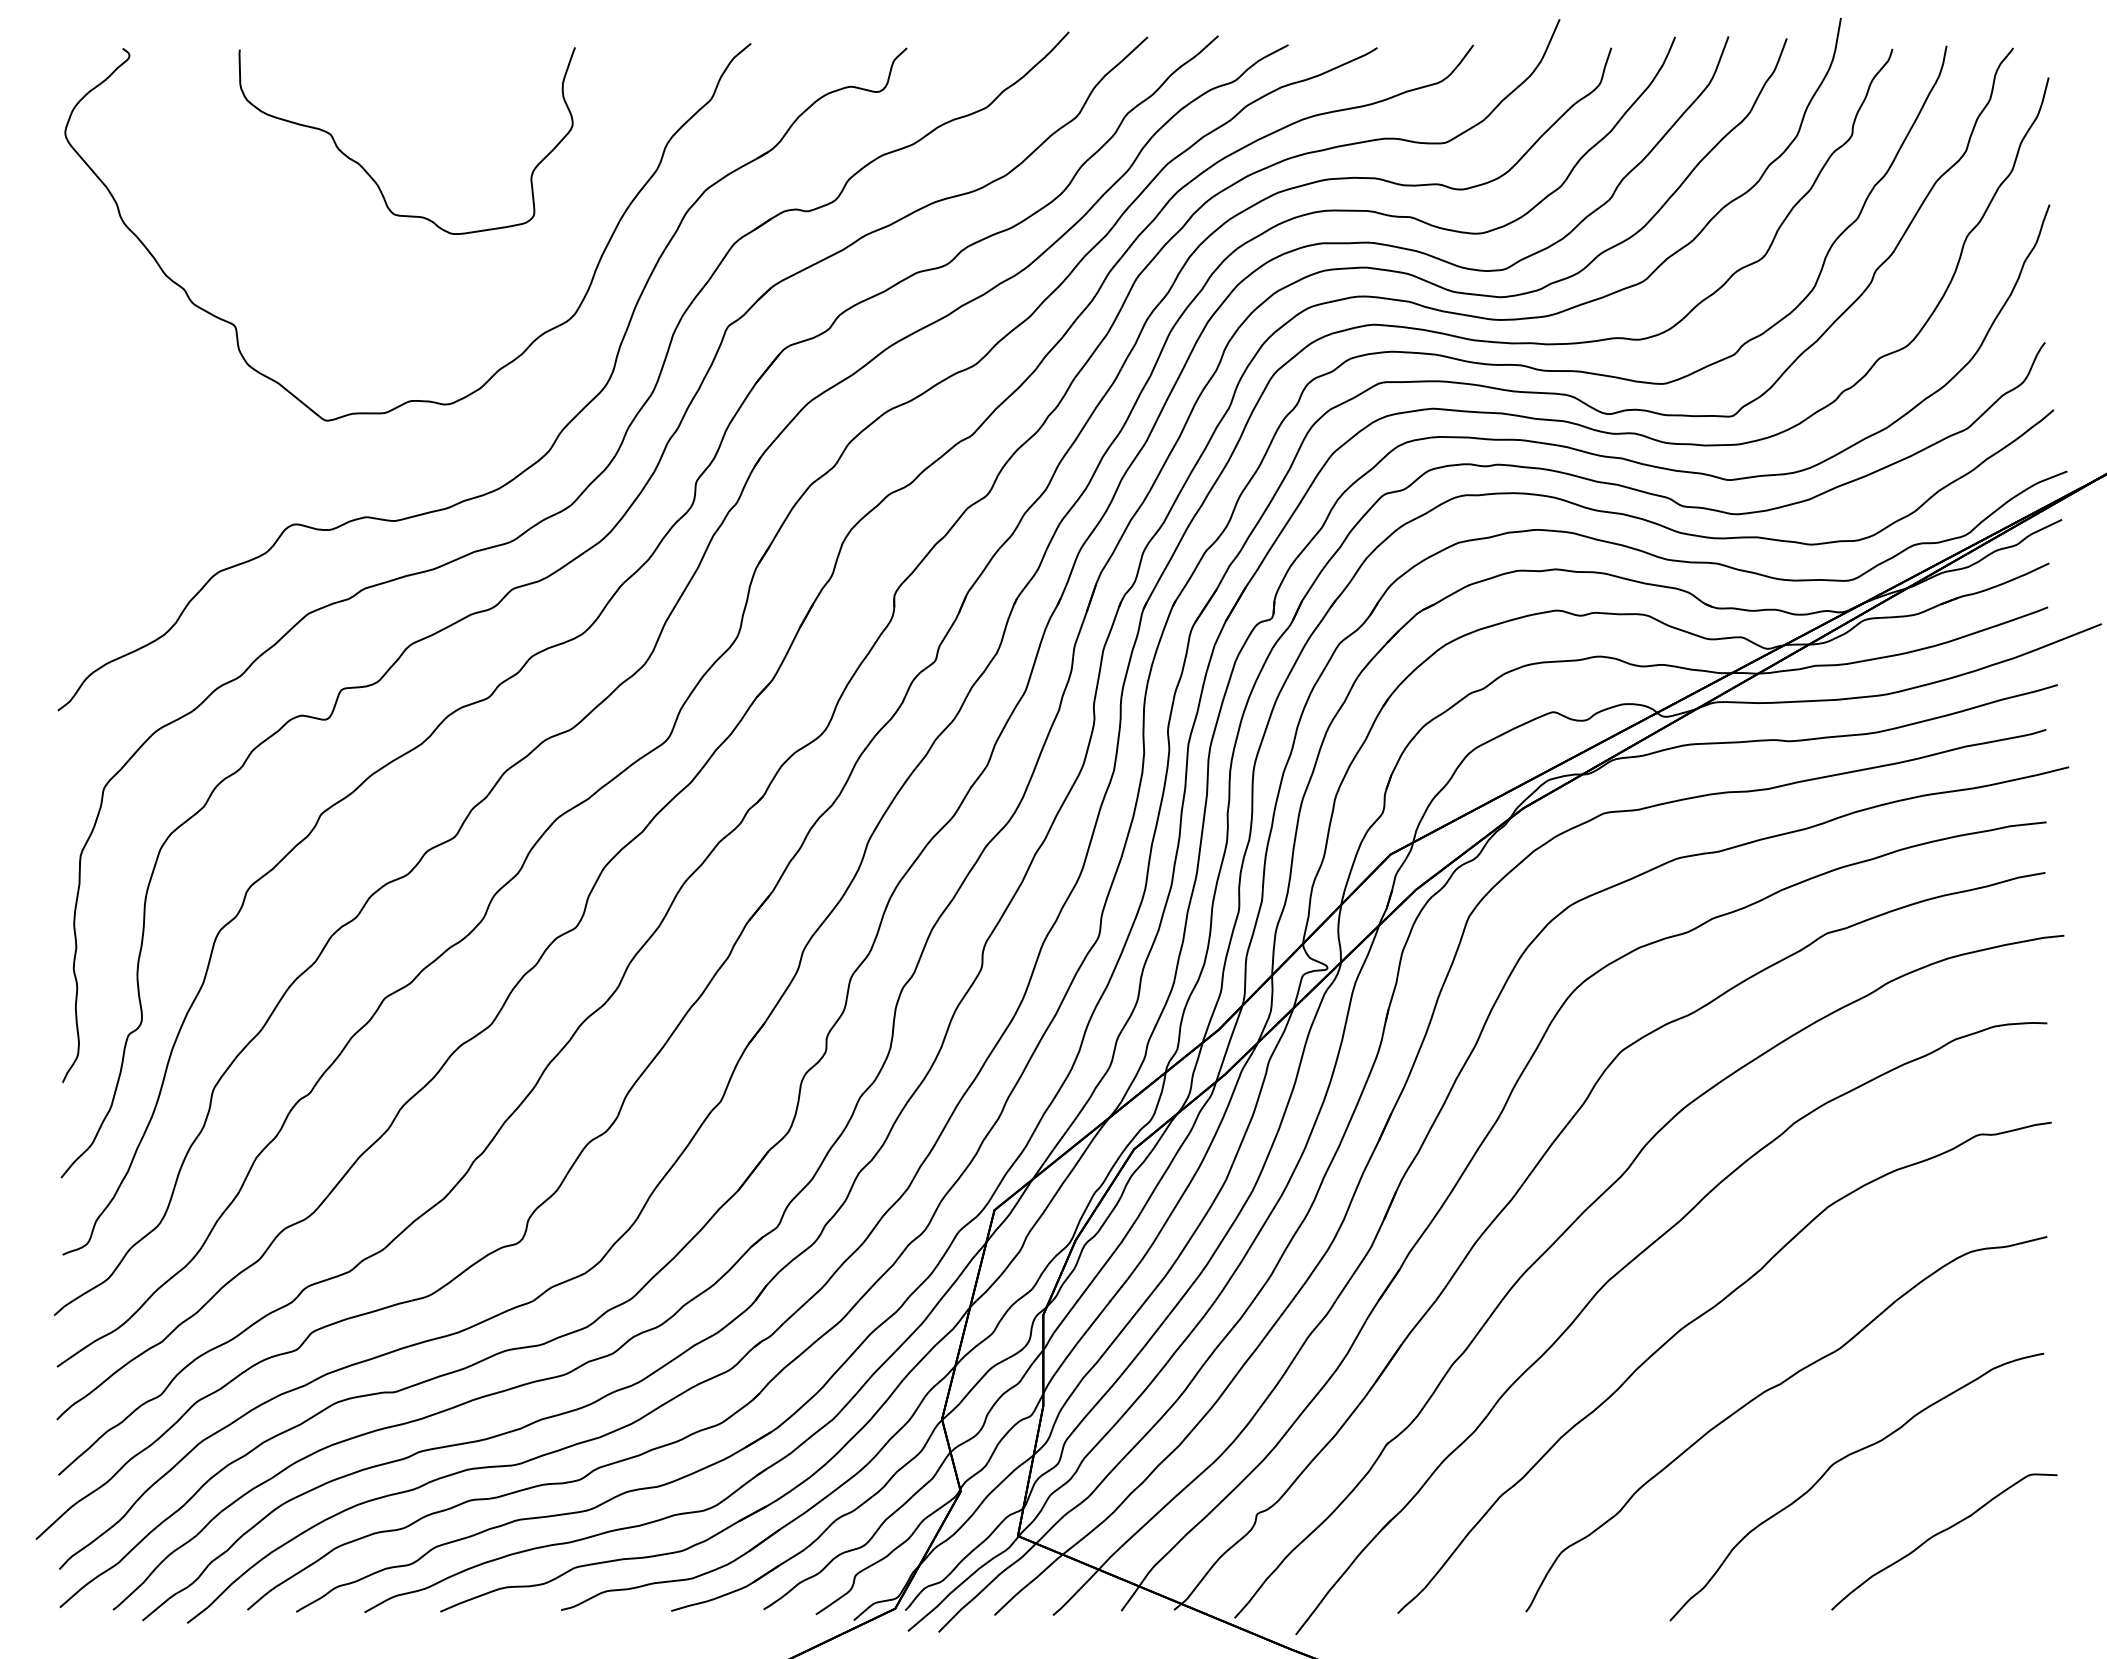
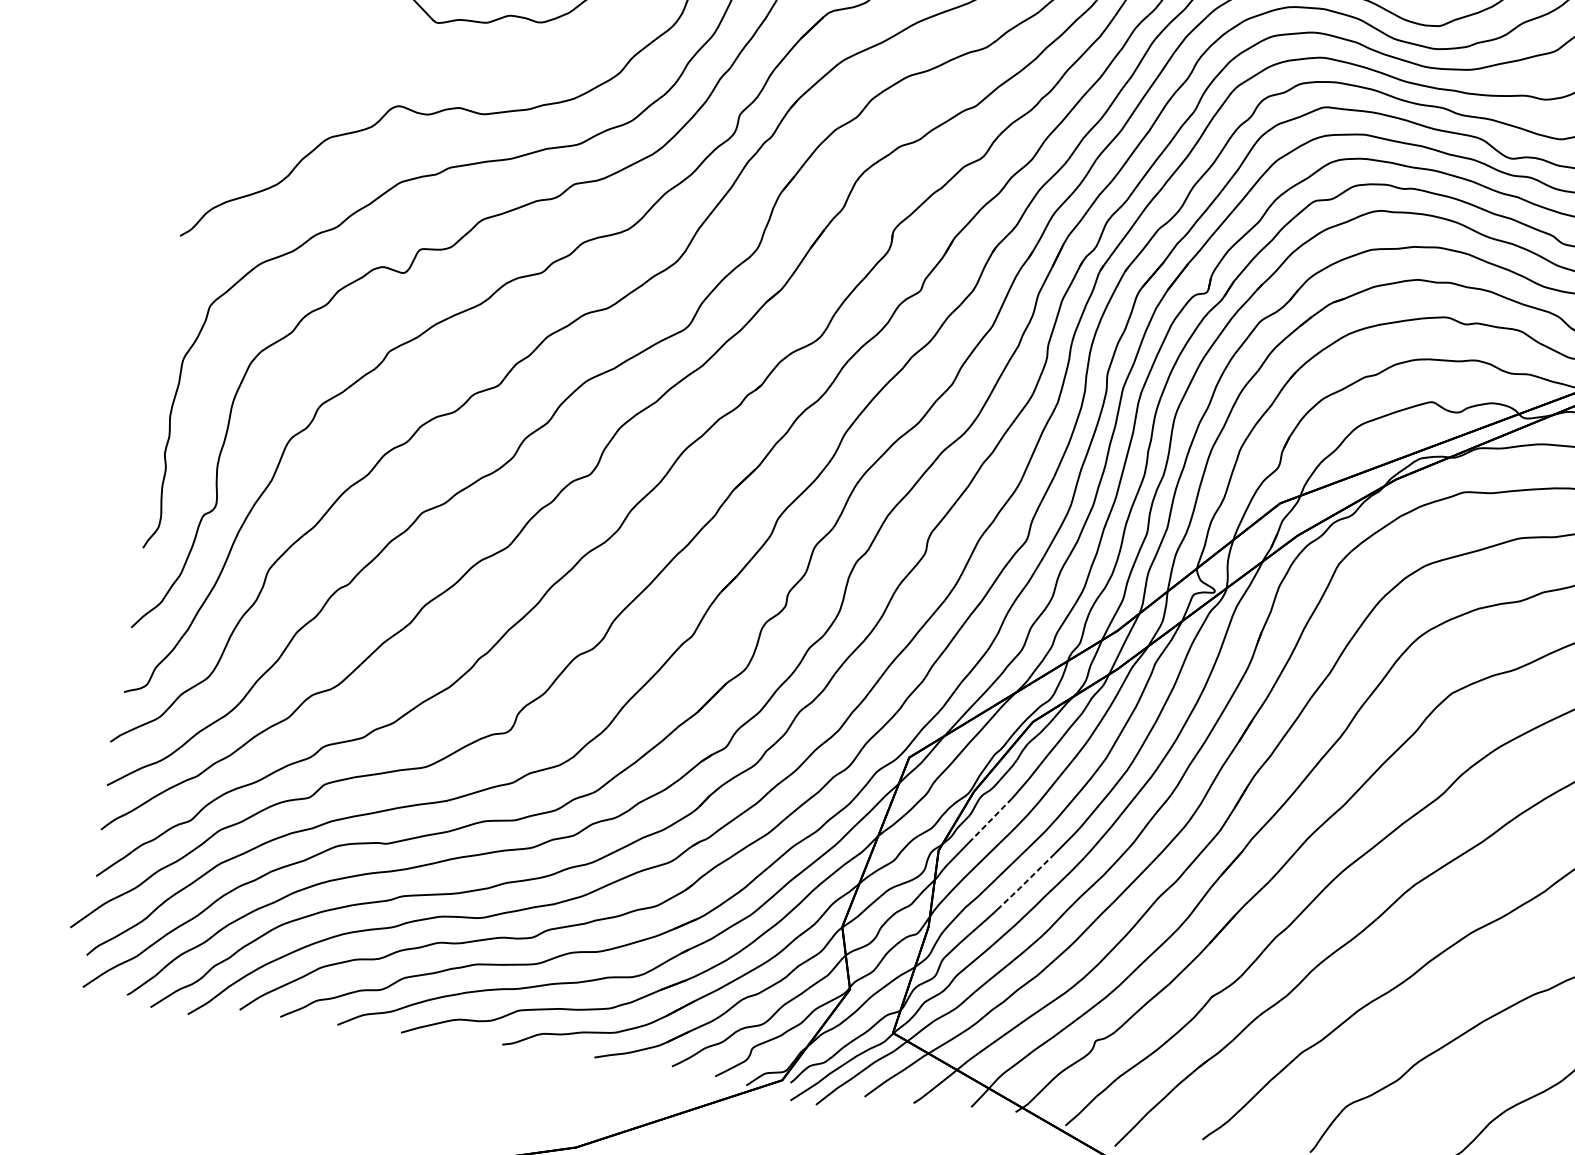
line: (1099, 1272) -> (990, 821), solid -> dashed
line: (1150, 1339) -> (1025, 883), solid -> dashed

